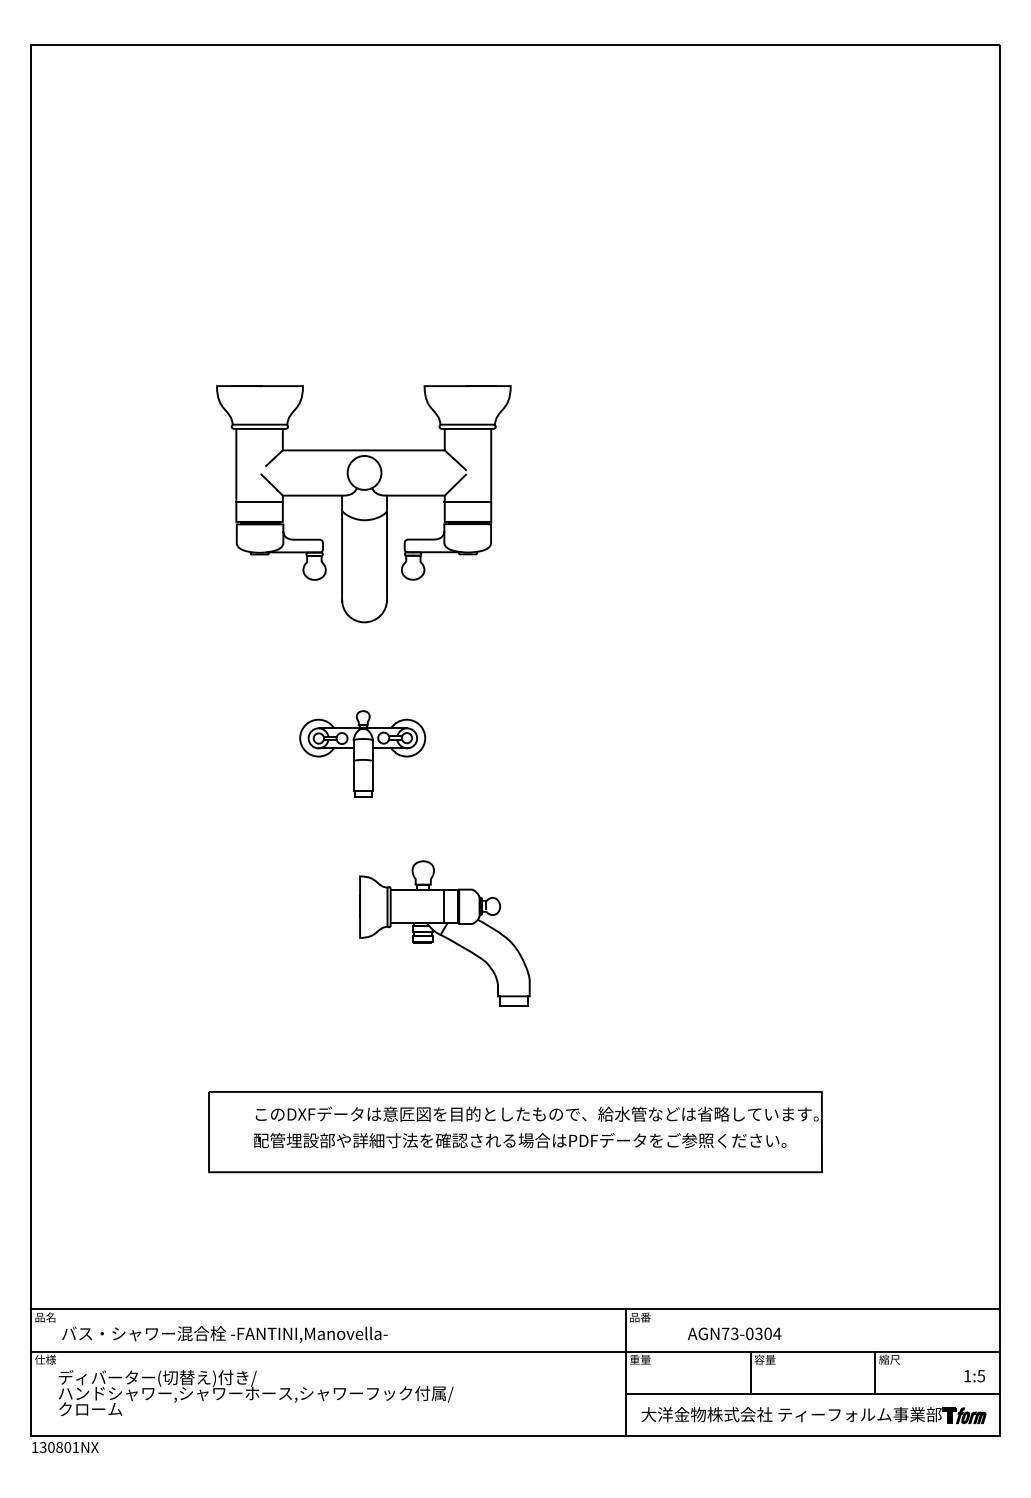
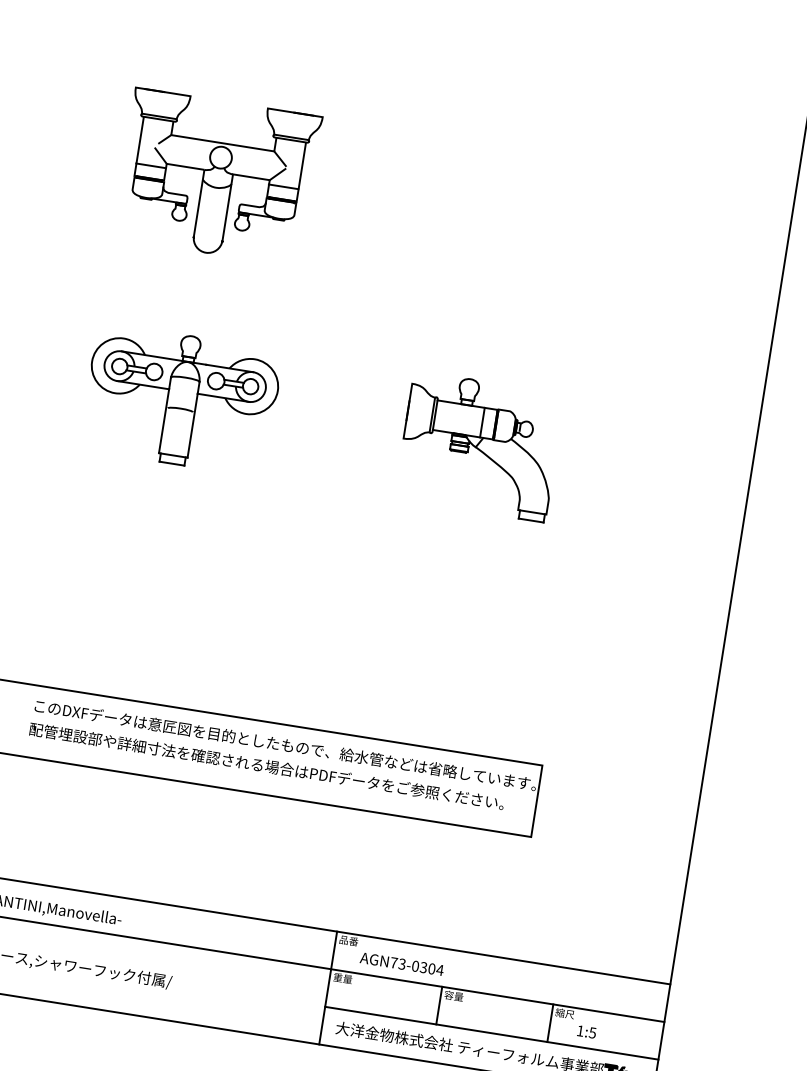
part: (363, 504) -> (217, 177), size x0.71
part: (362, 753) -> (181, 399), size x1.67
part: (444, 933) -> (479, 446), moved
text: (734, 1333) -> (402, 963), moved
text: (974, 1376) -> (586, 1032), moved

